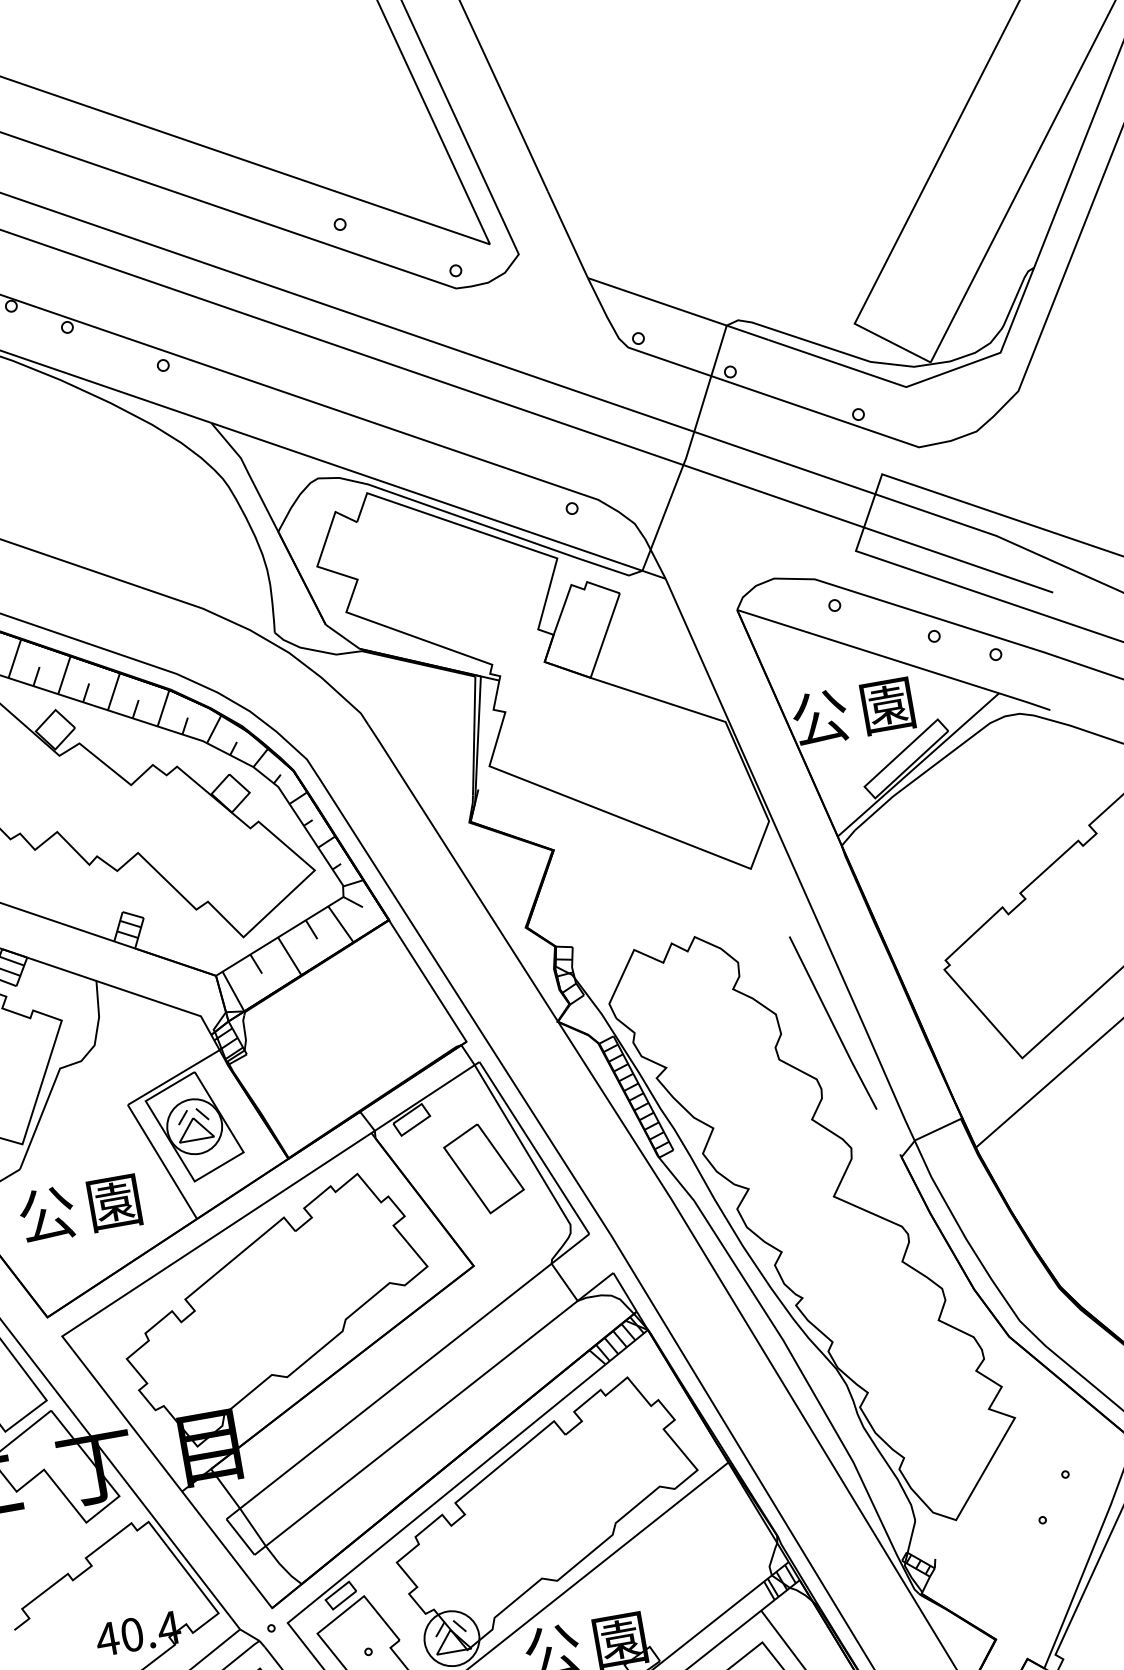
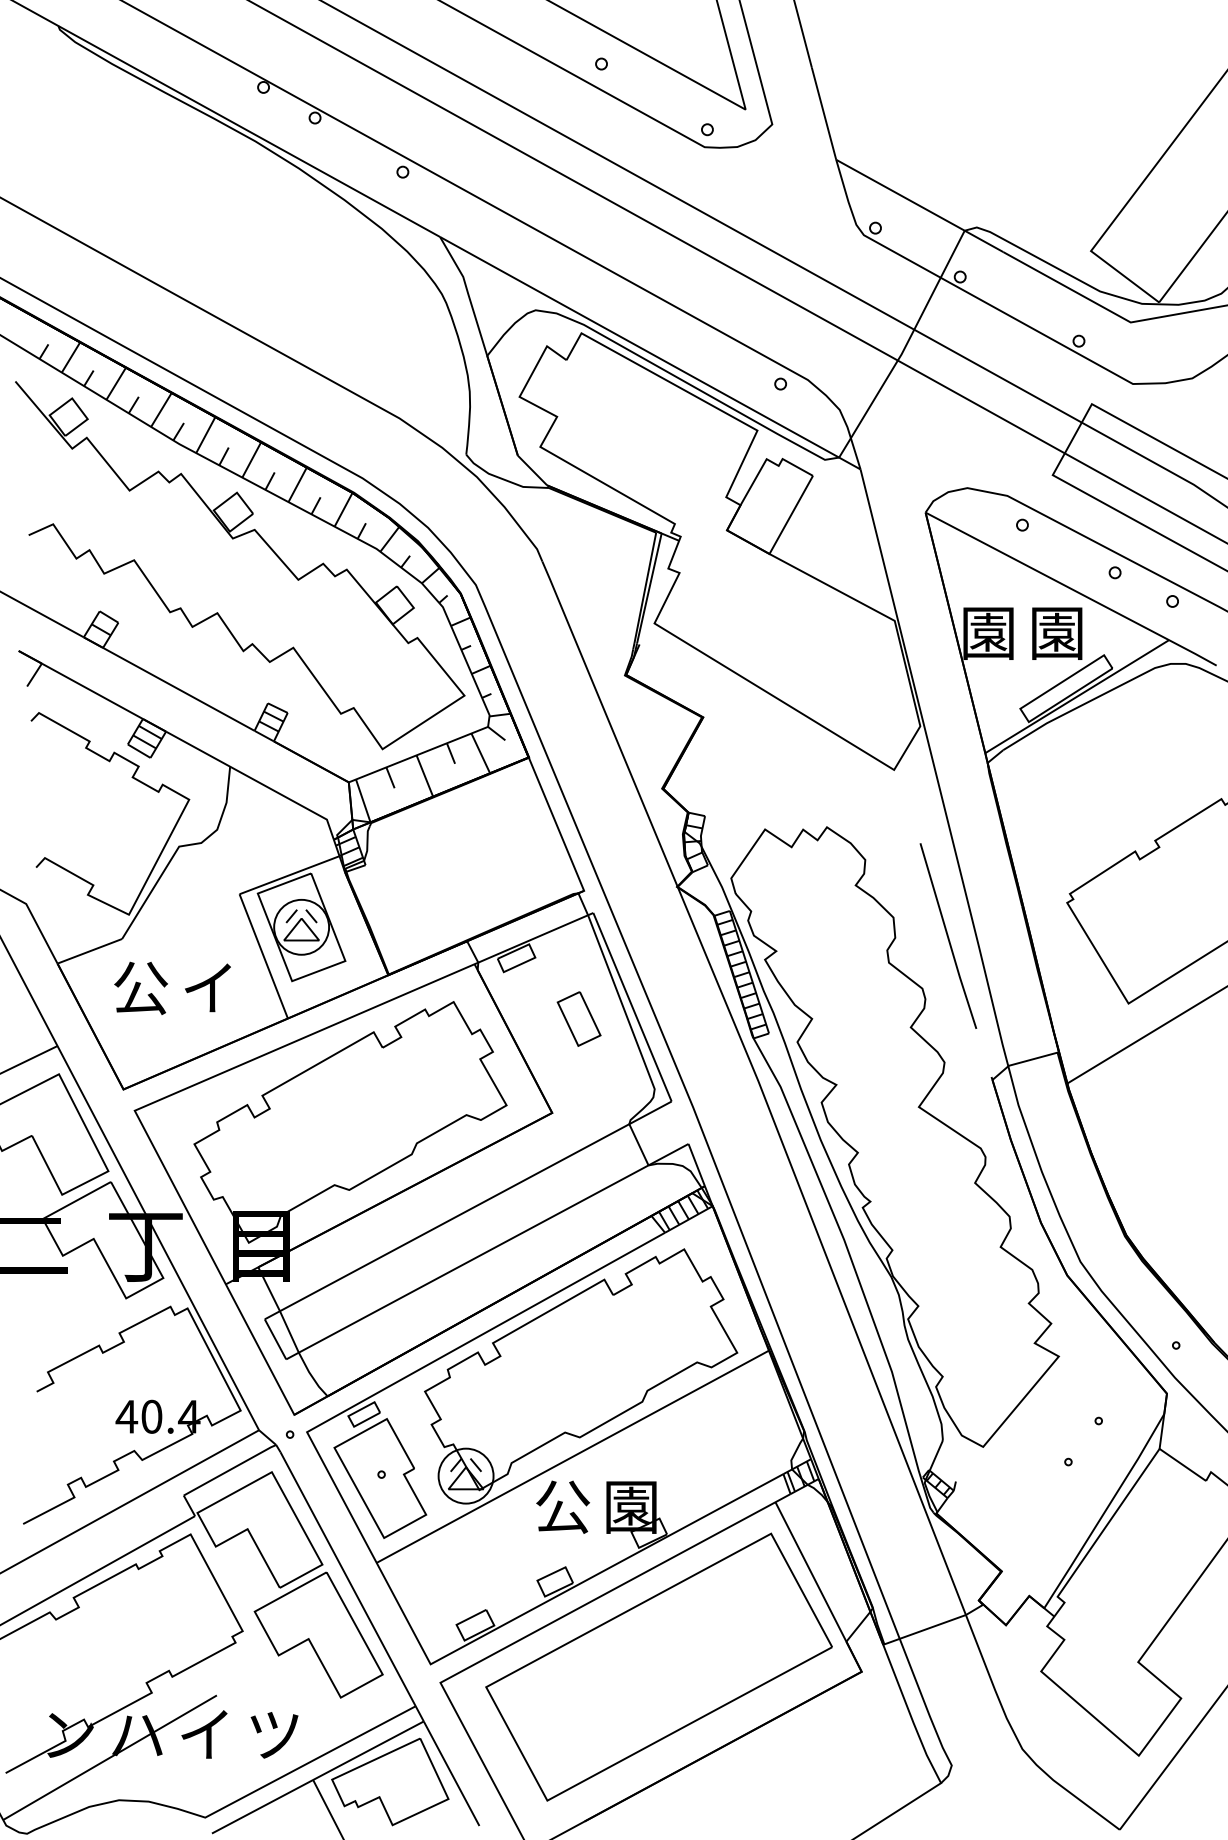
text: (819, 717) -> (988, 632), 公 -> 園
part: (483, 1168) -> (578, 1018), size x0.6
text: (114, 1203) -> (209, 988), 園 -> イ

